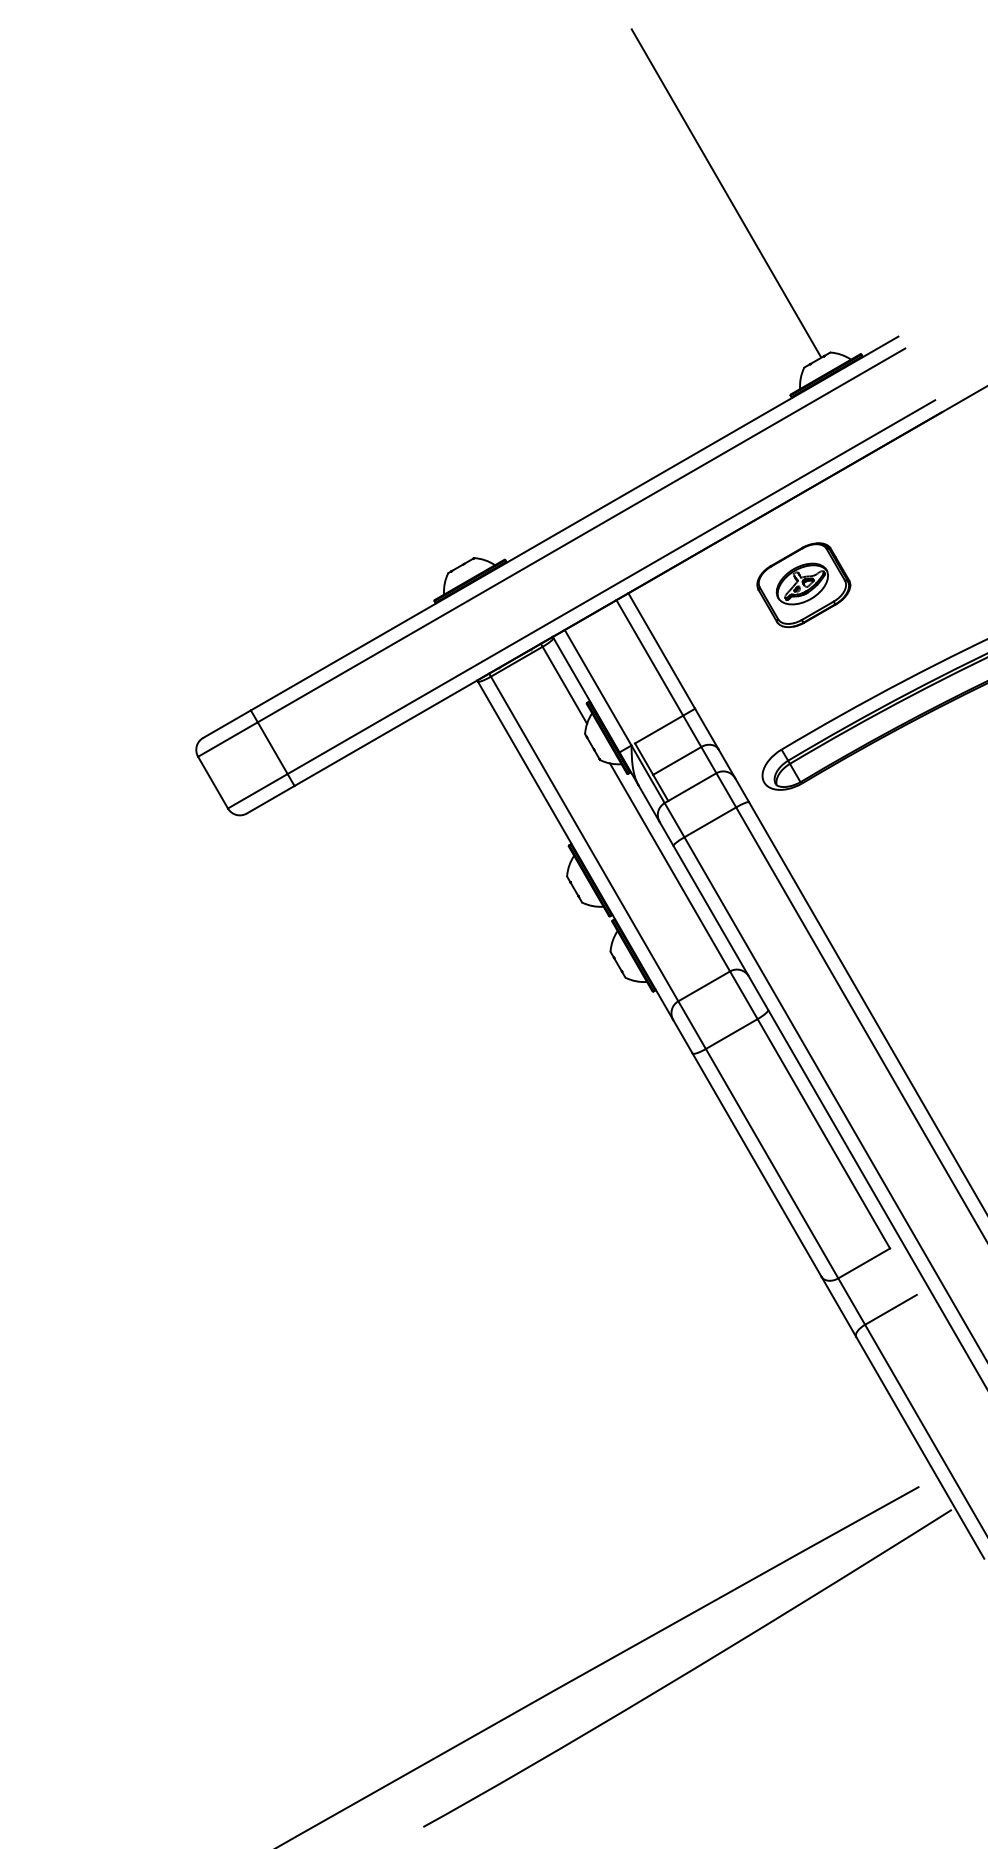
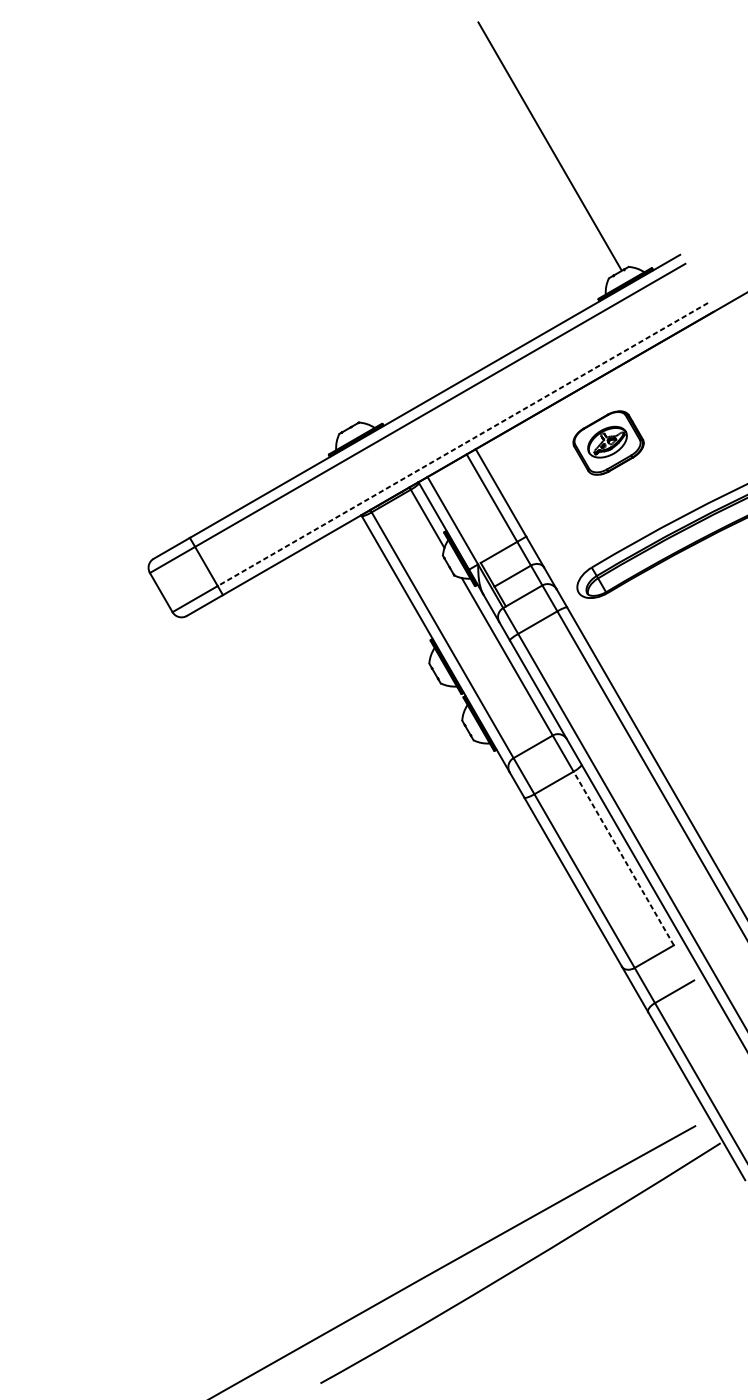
line: (611, 587) -> (462, 444), solid -> dashed
line: (823, 1133) -> (623, 858), solid -> dashed

